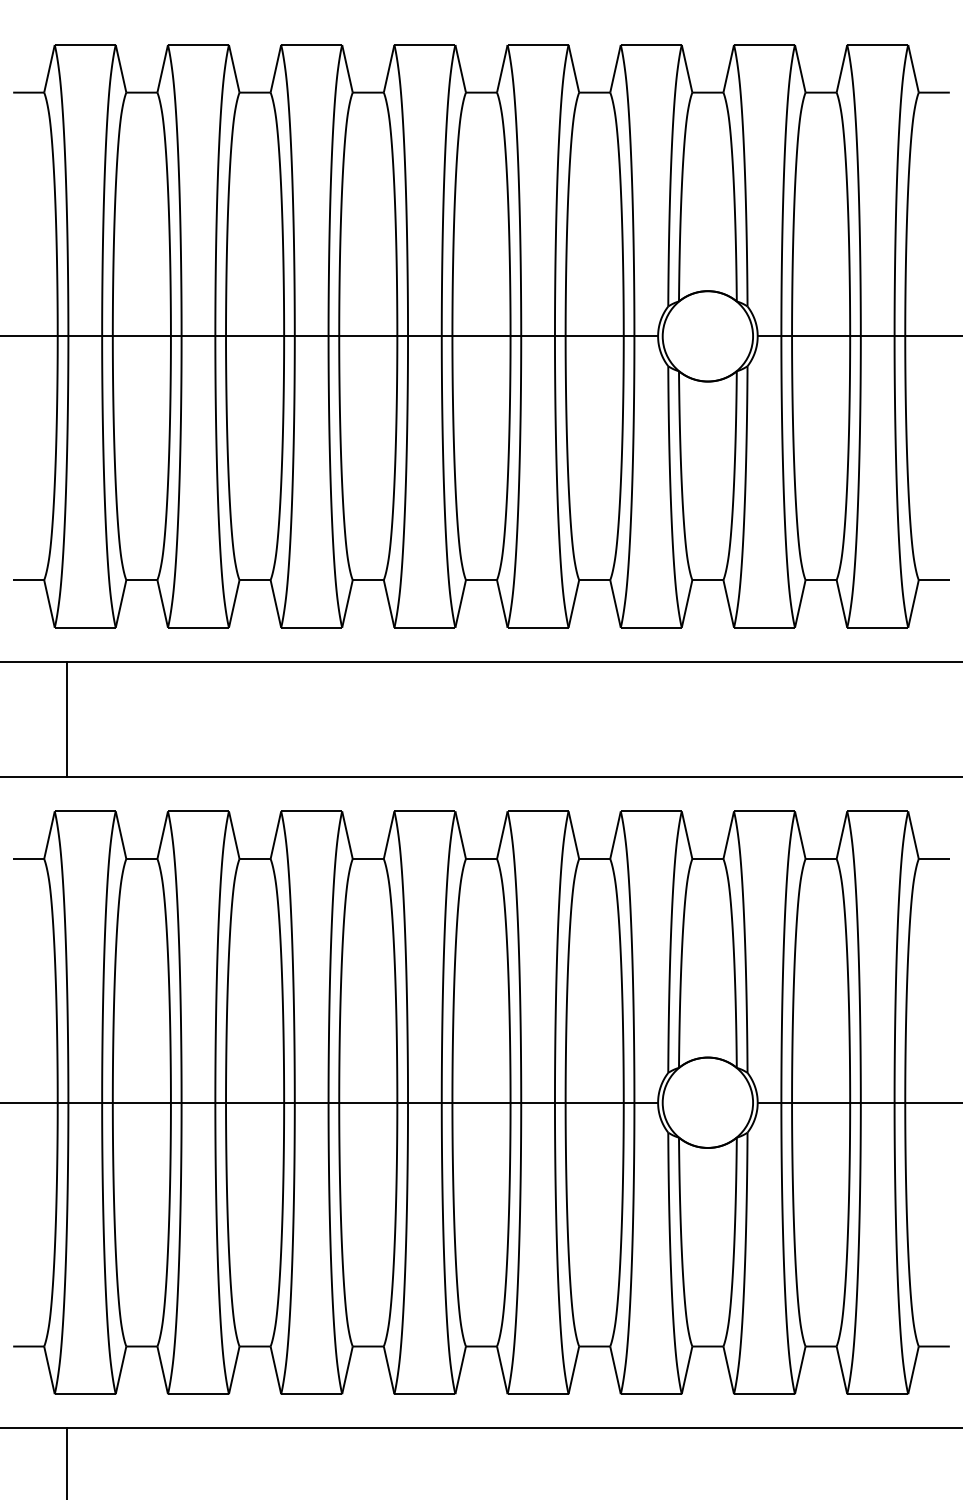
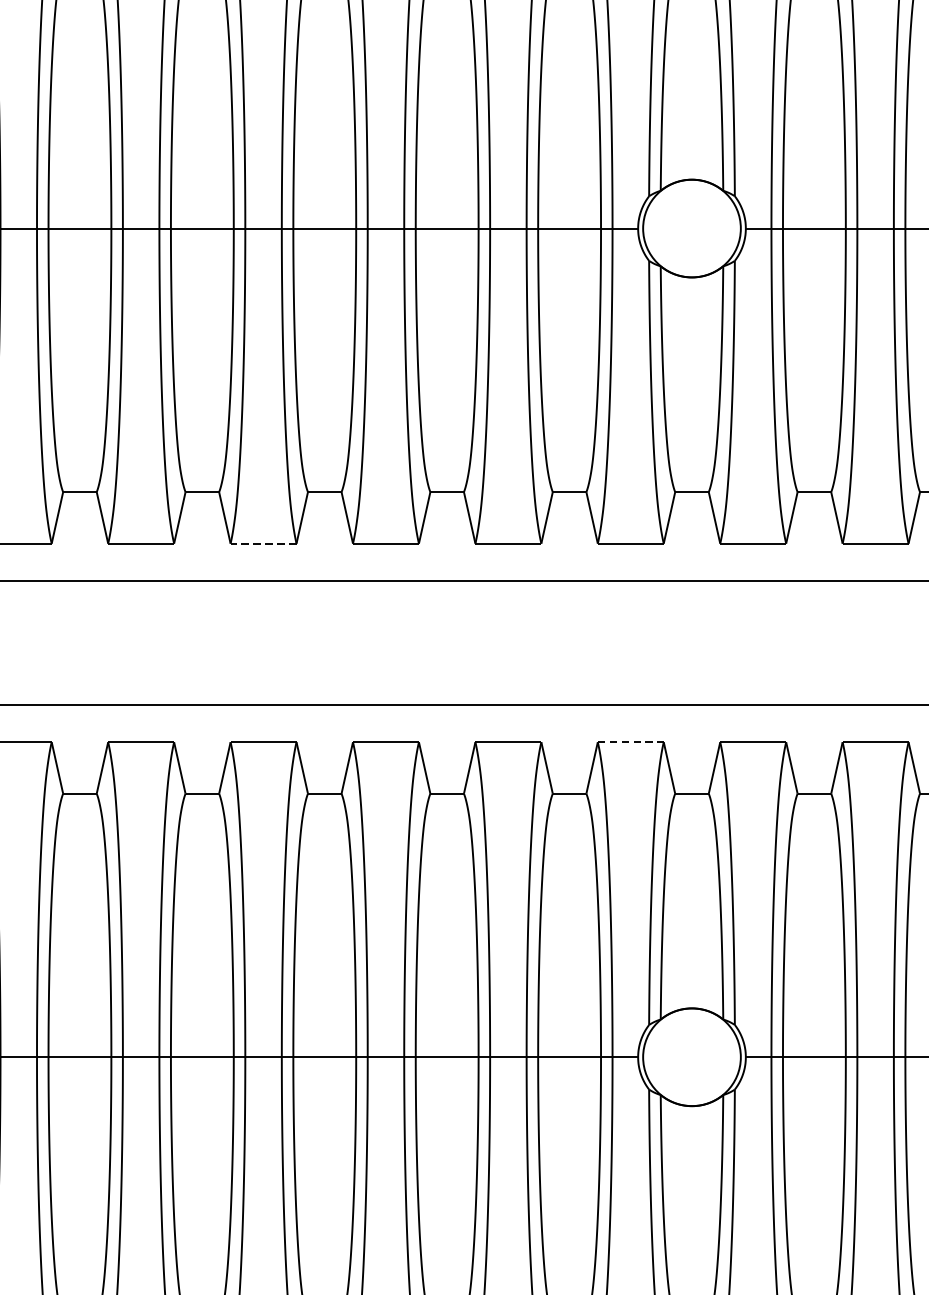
line: (311, 627) -> (263, 543), solid -> dashed
line: (651, 811) -> (631, 742), solid -> dashed

